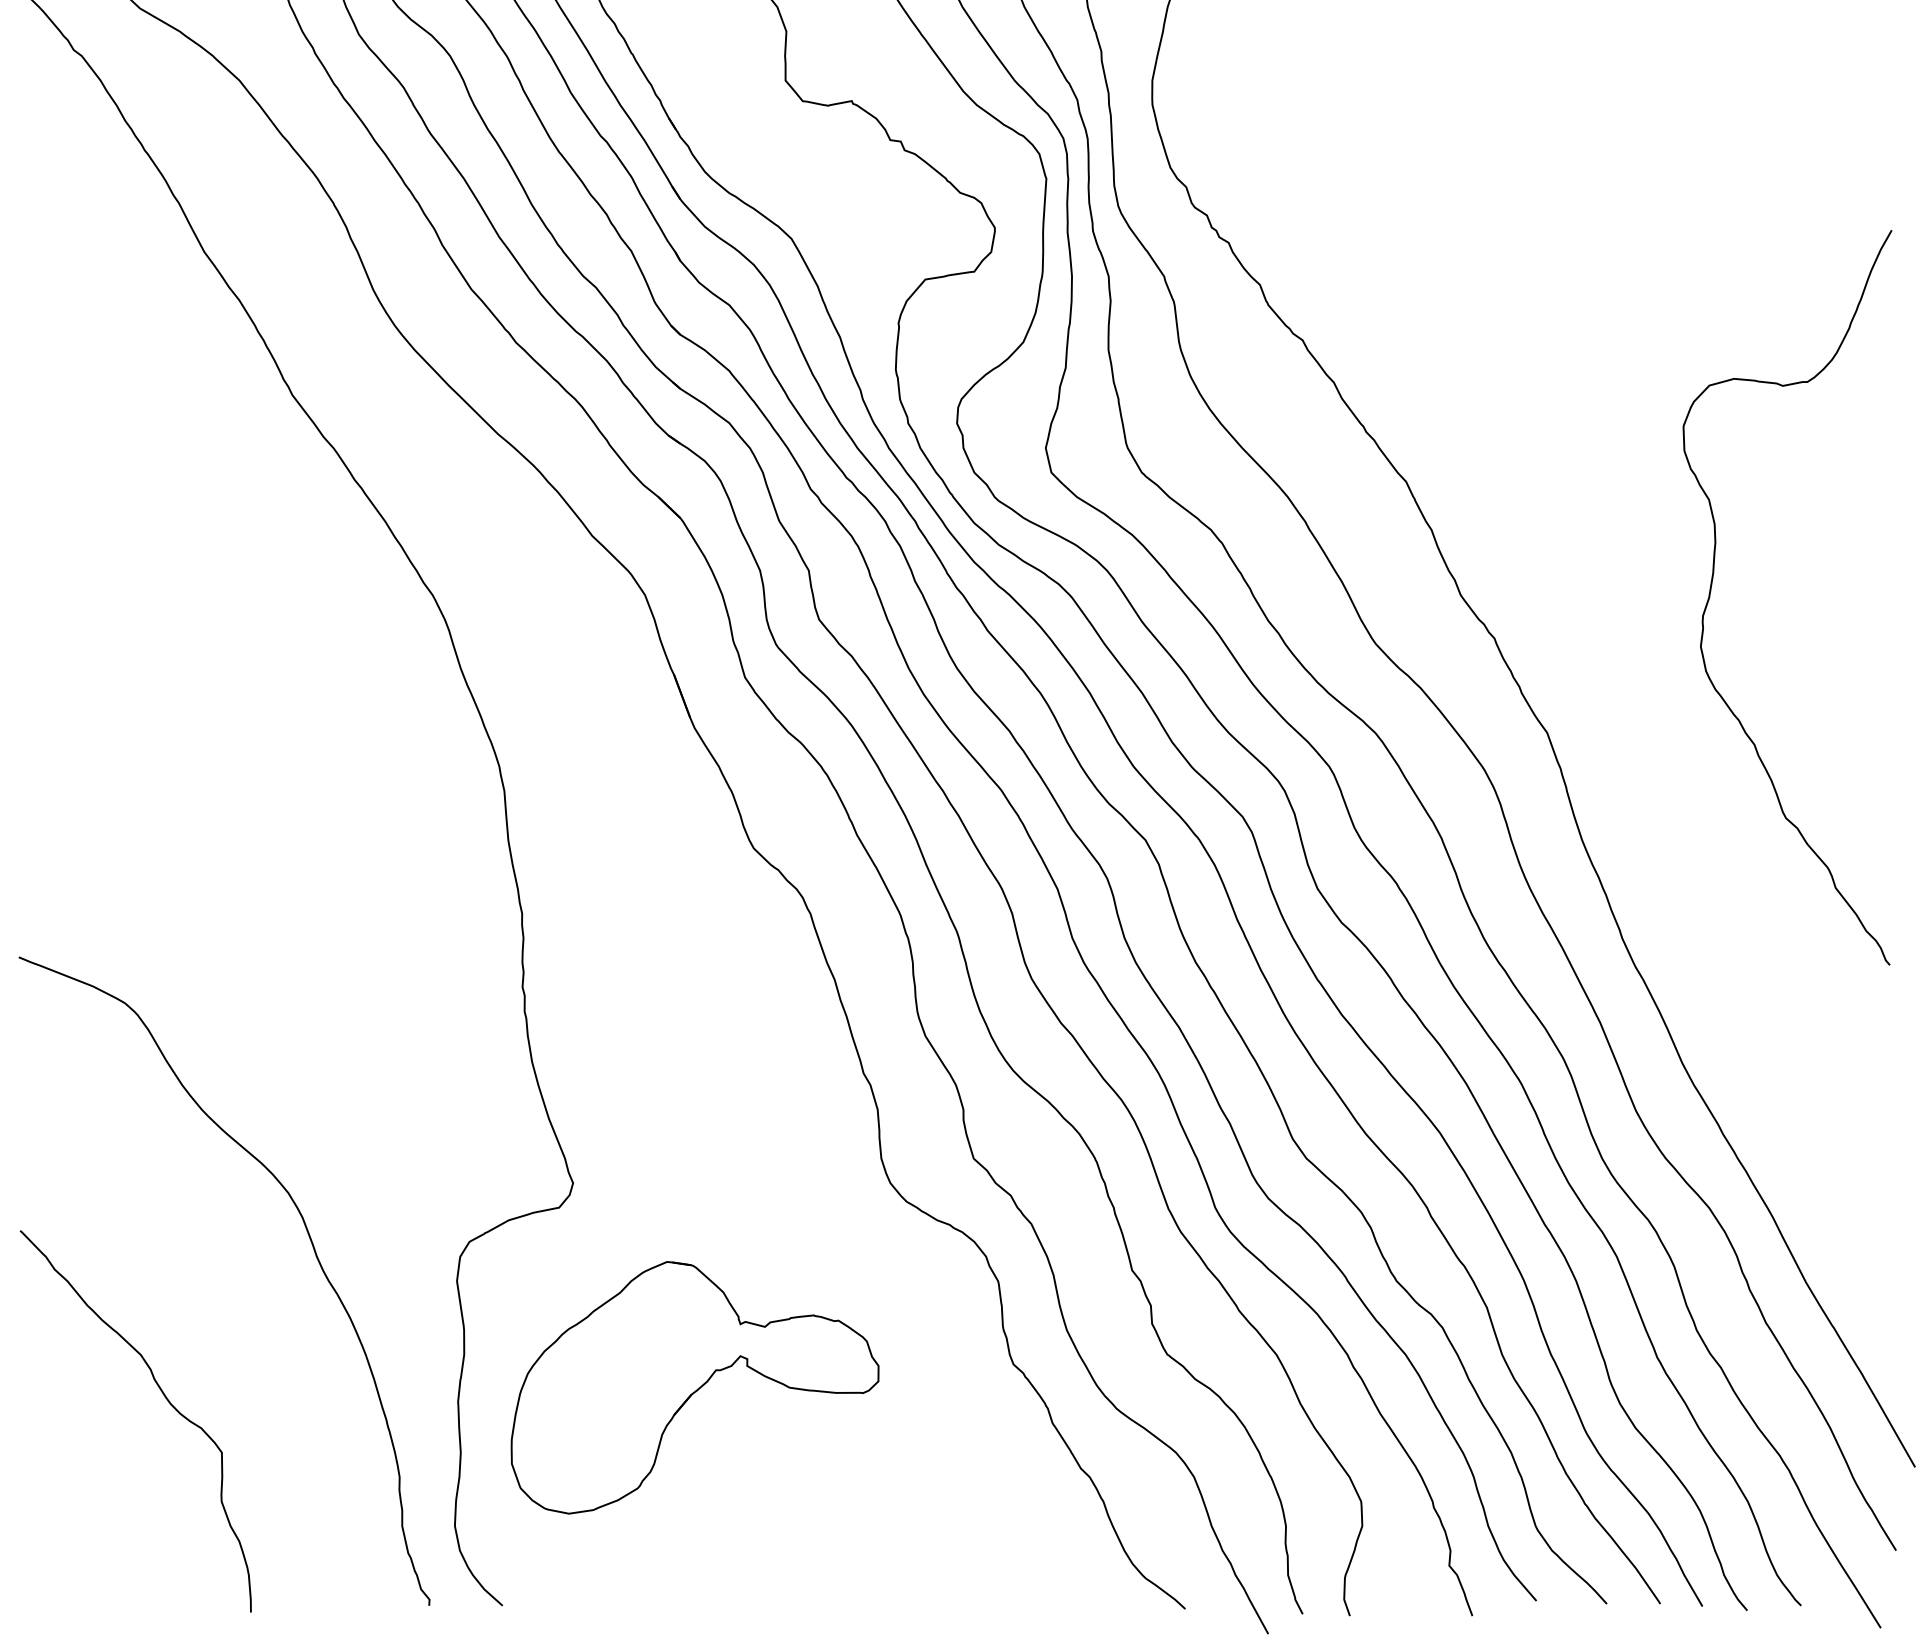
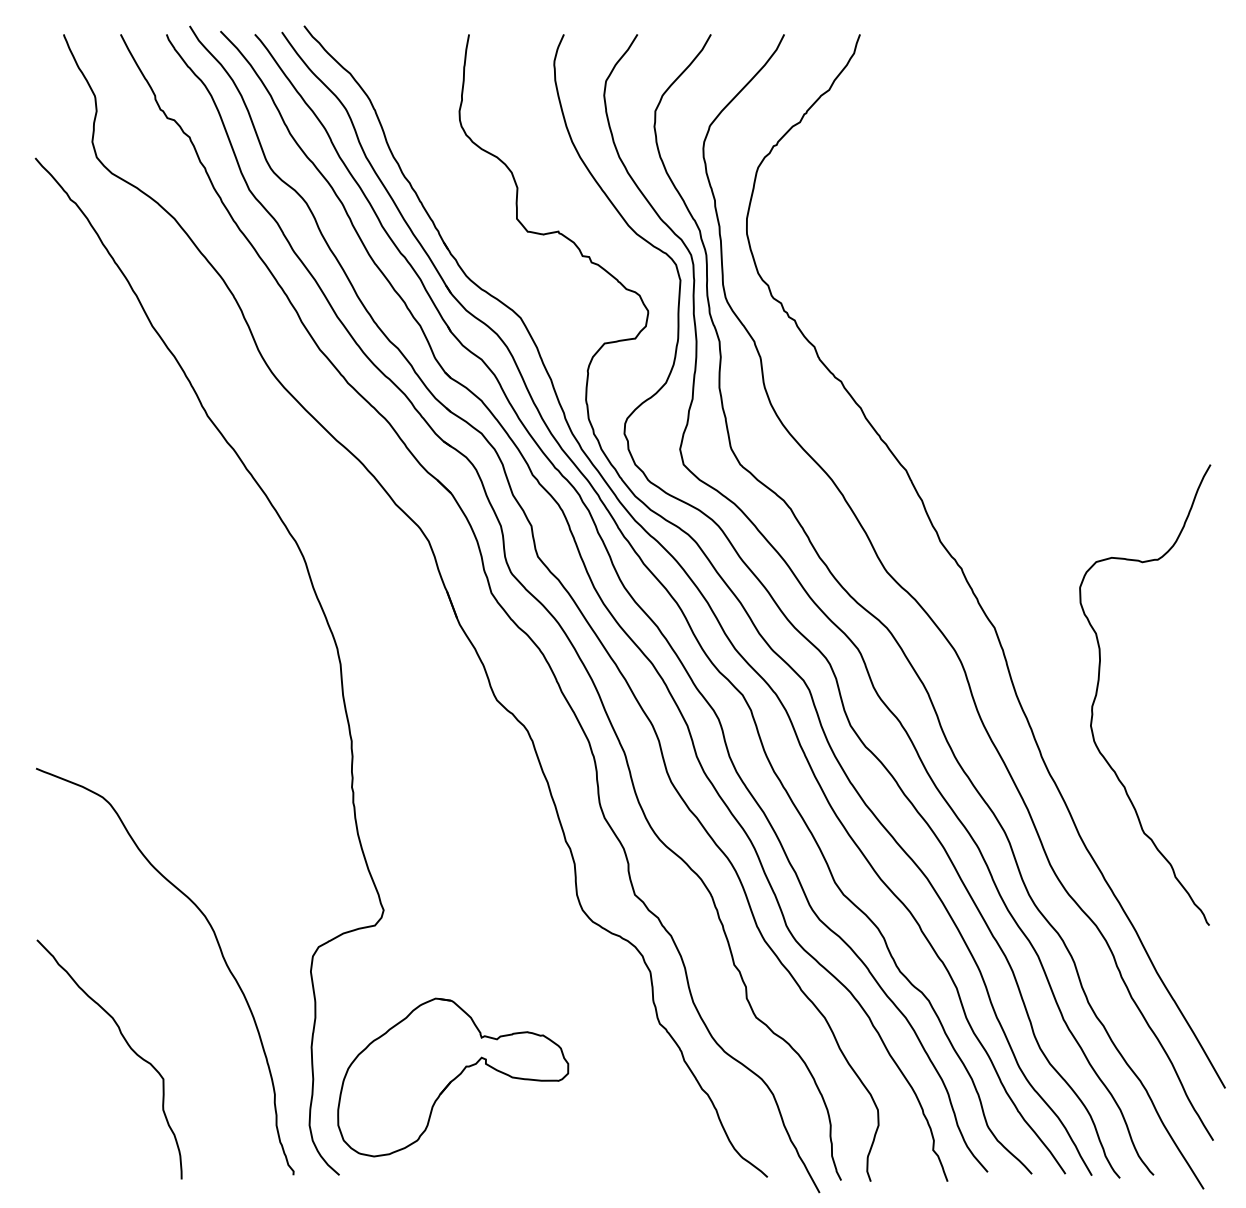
curve: (1712, 587) -> (1098, 688), moved
part: (695, 1387) -> (453, 1077), moved

